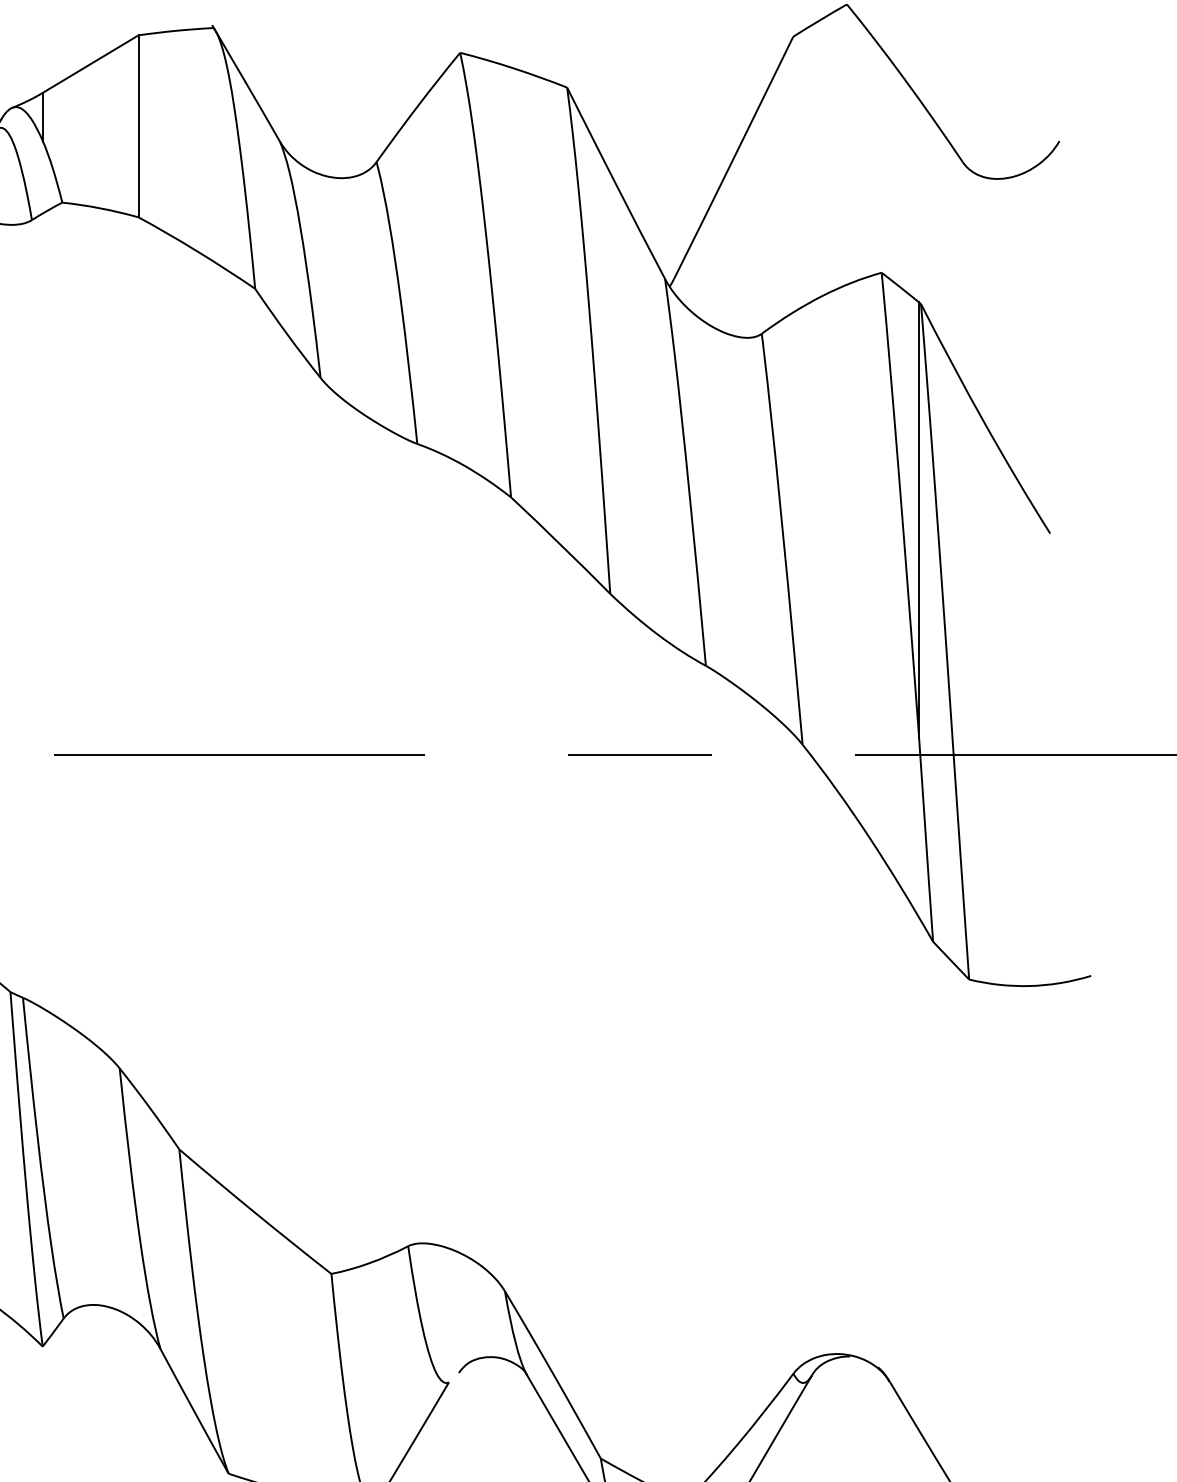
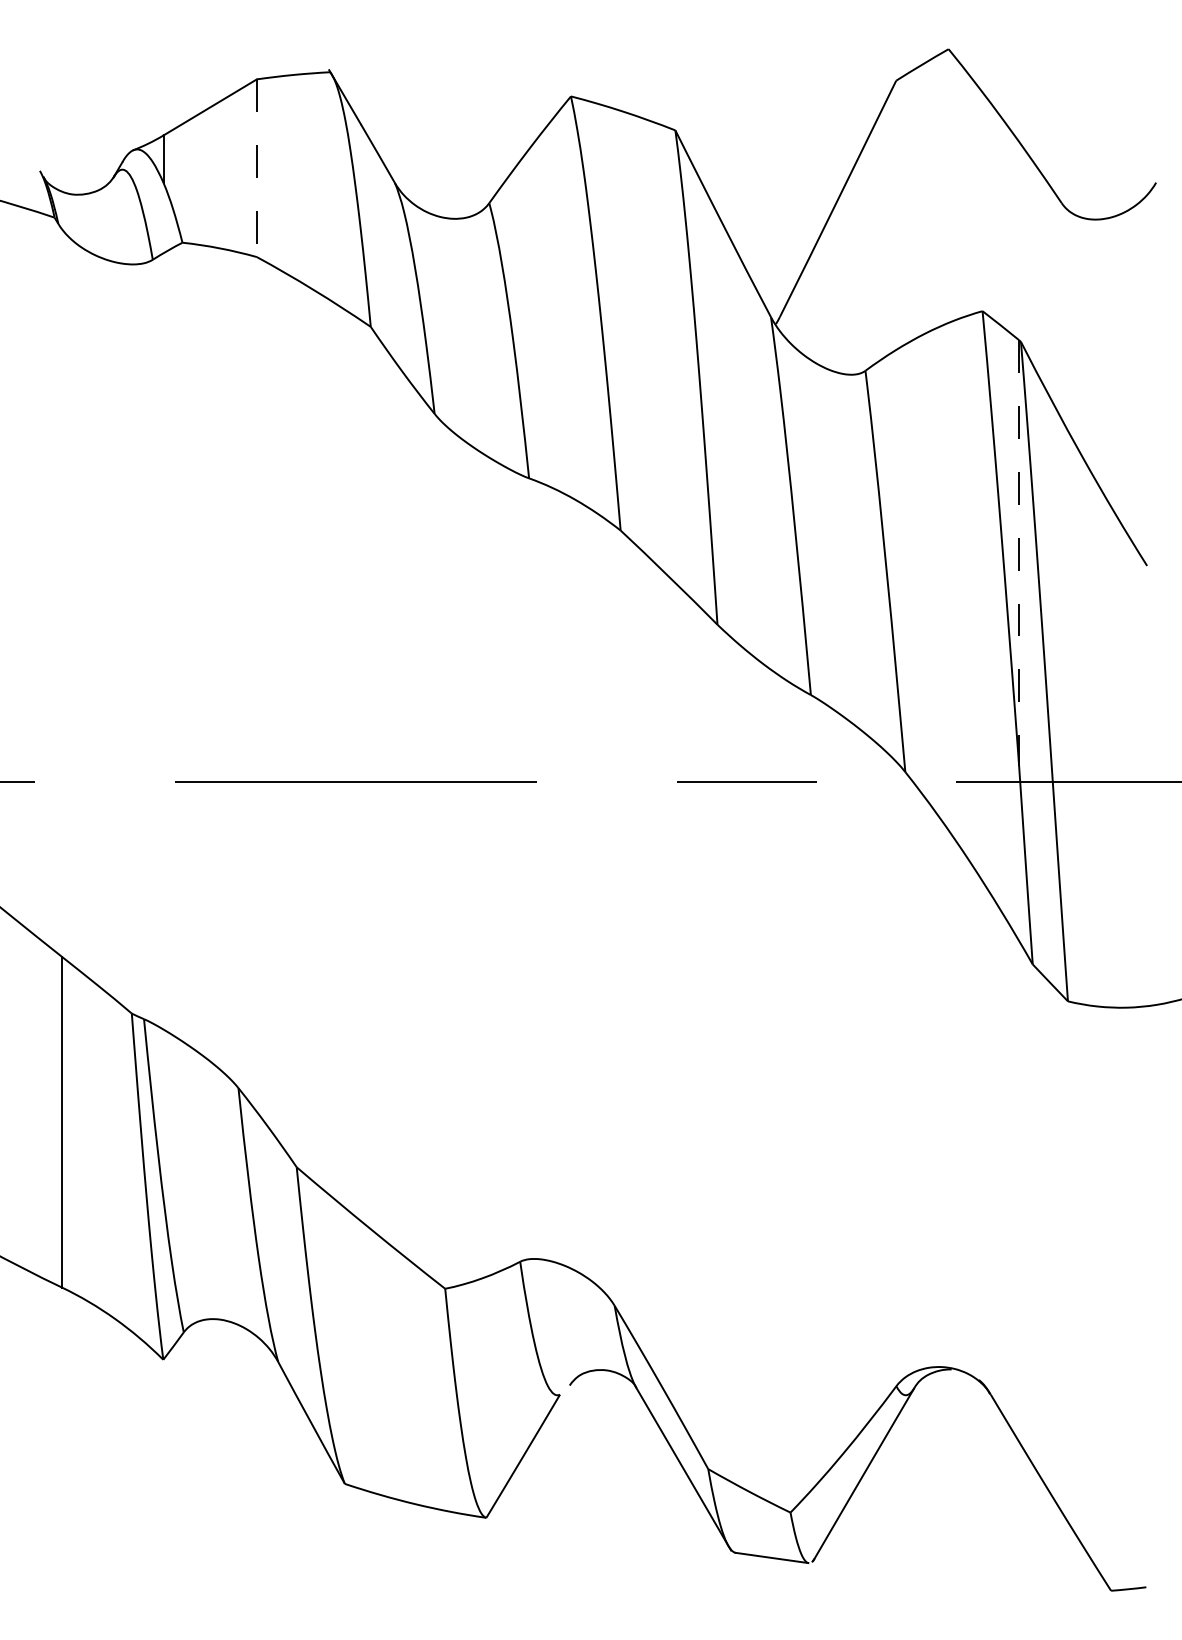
line: (138, 126) -> (256, 168), solid -> dashed
line: (919, 519) -> (1019, 552), solid -> dashed

